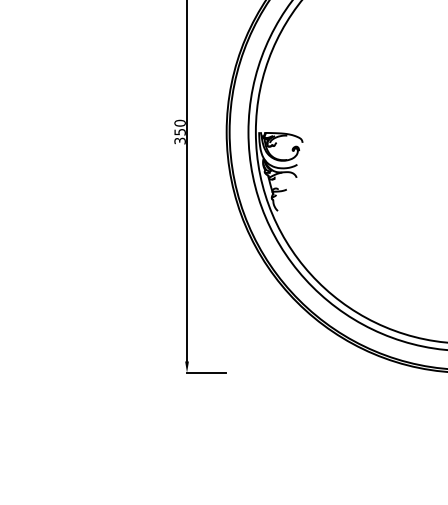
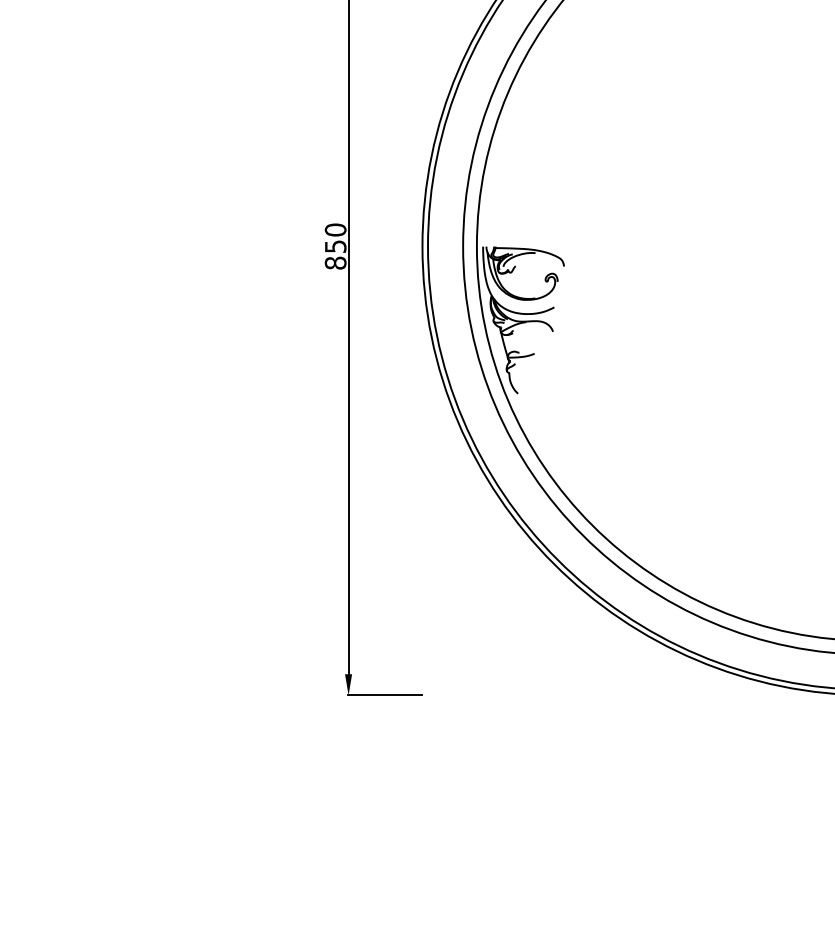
text: (179, 140) -> (334, 262), 350 -> 850

